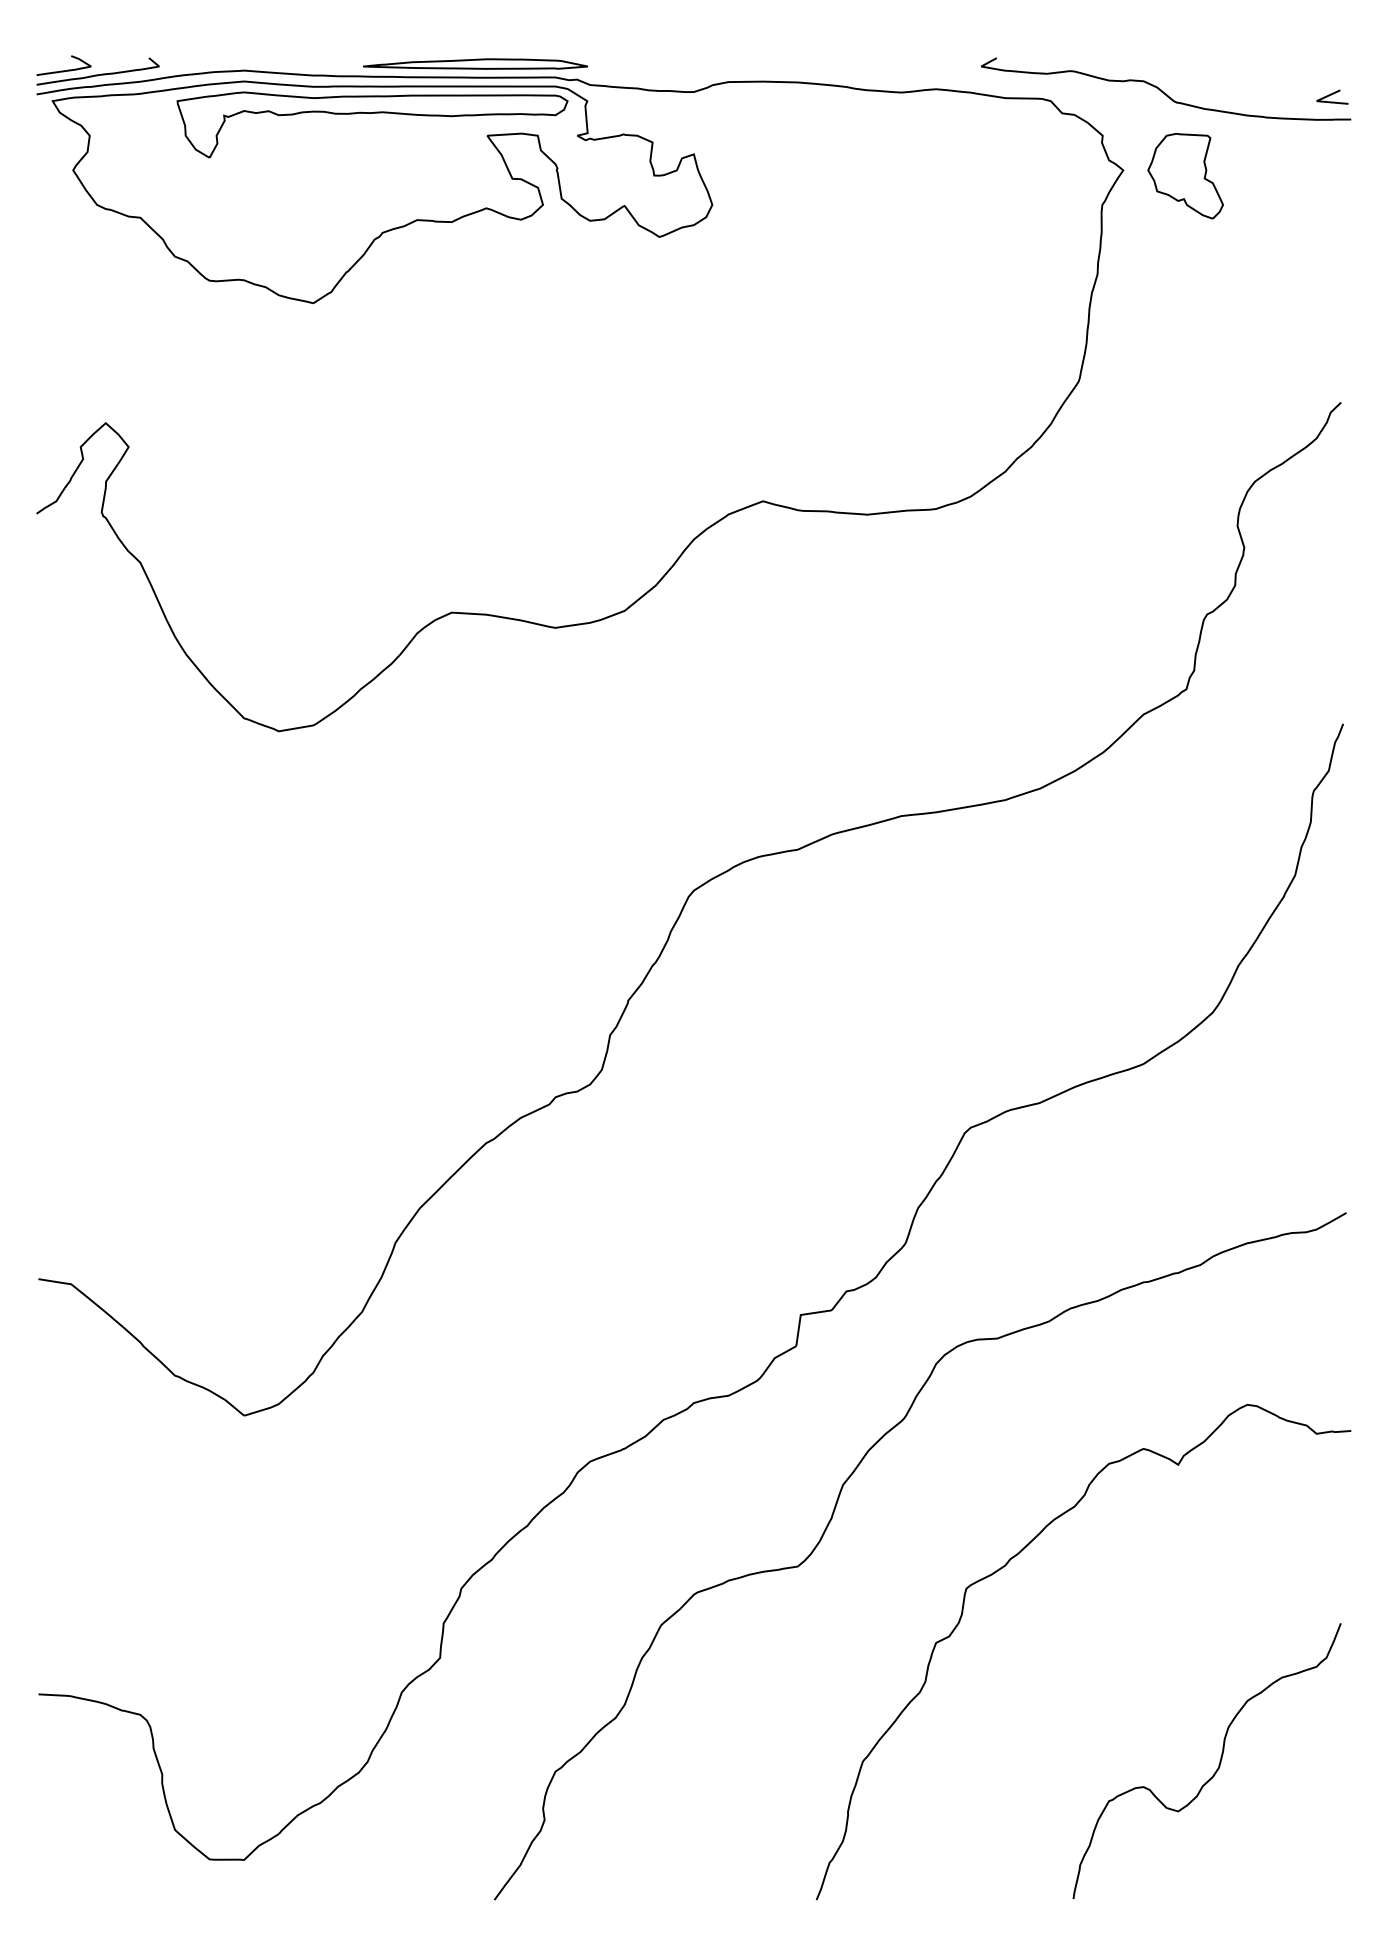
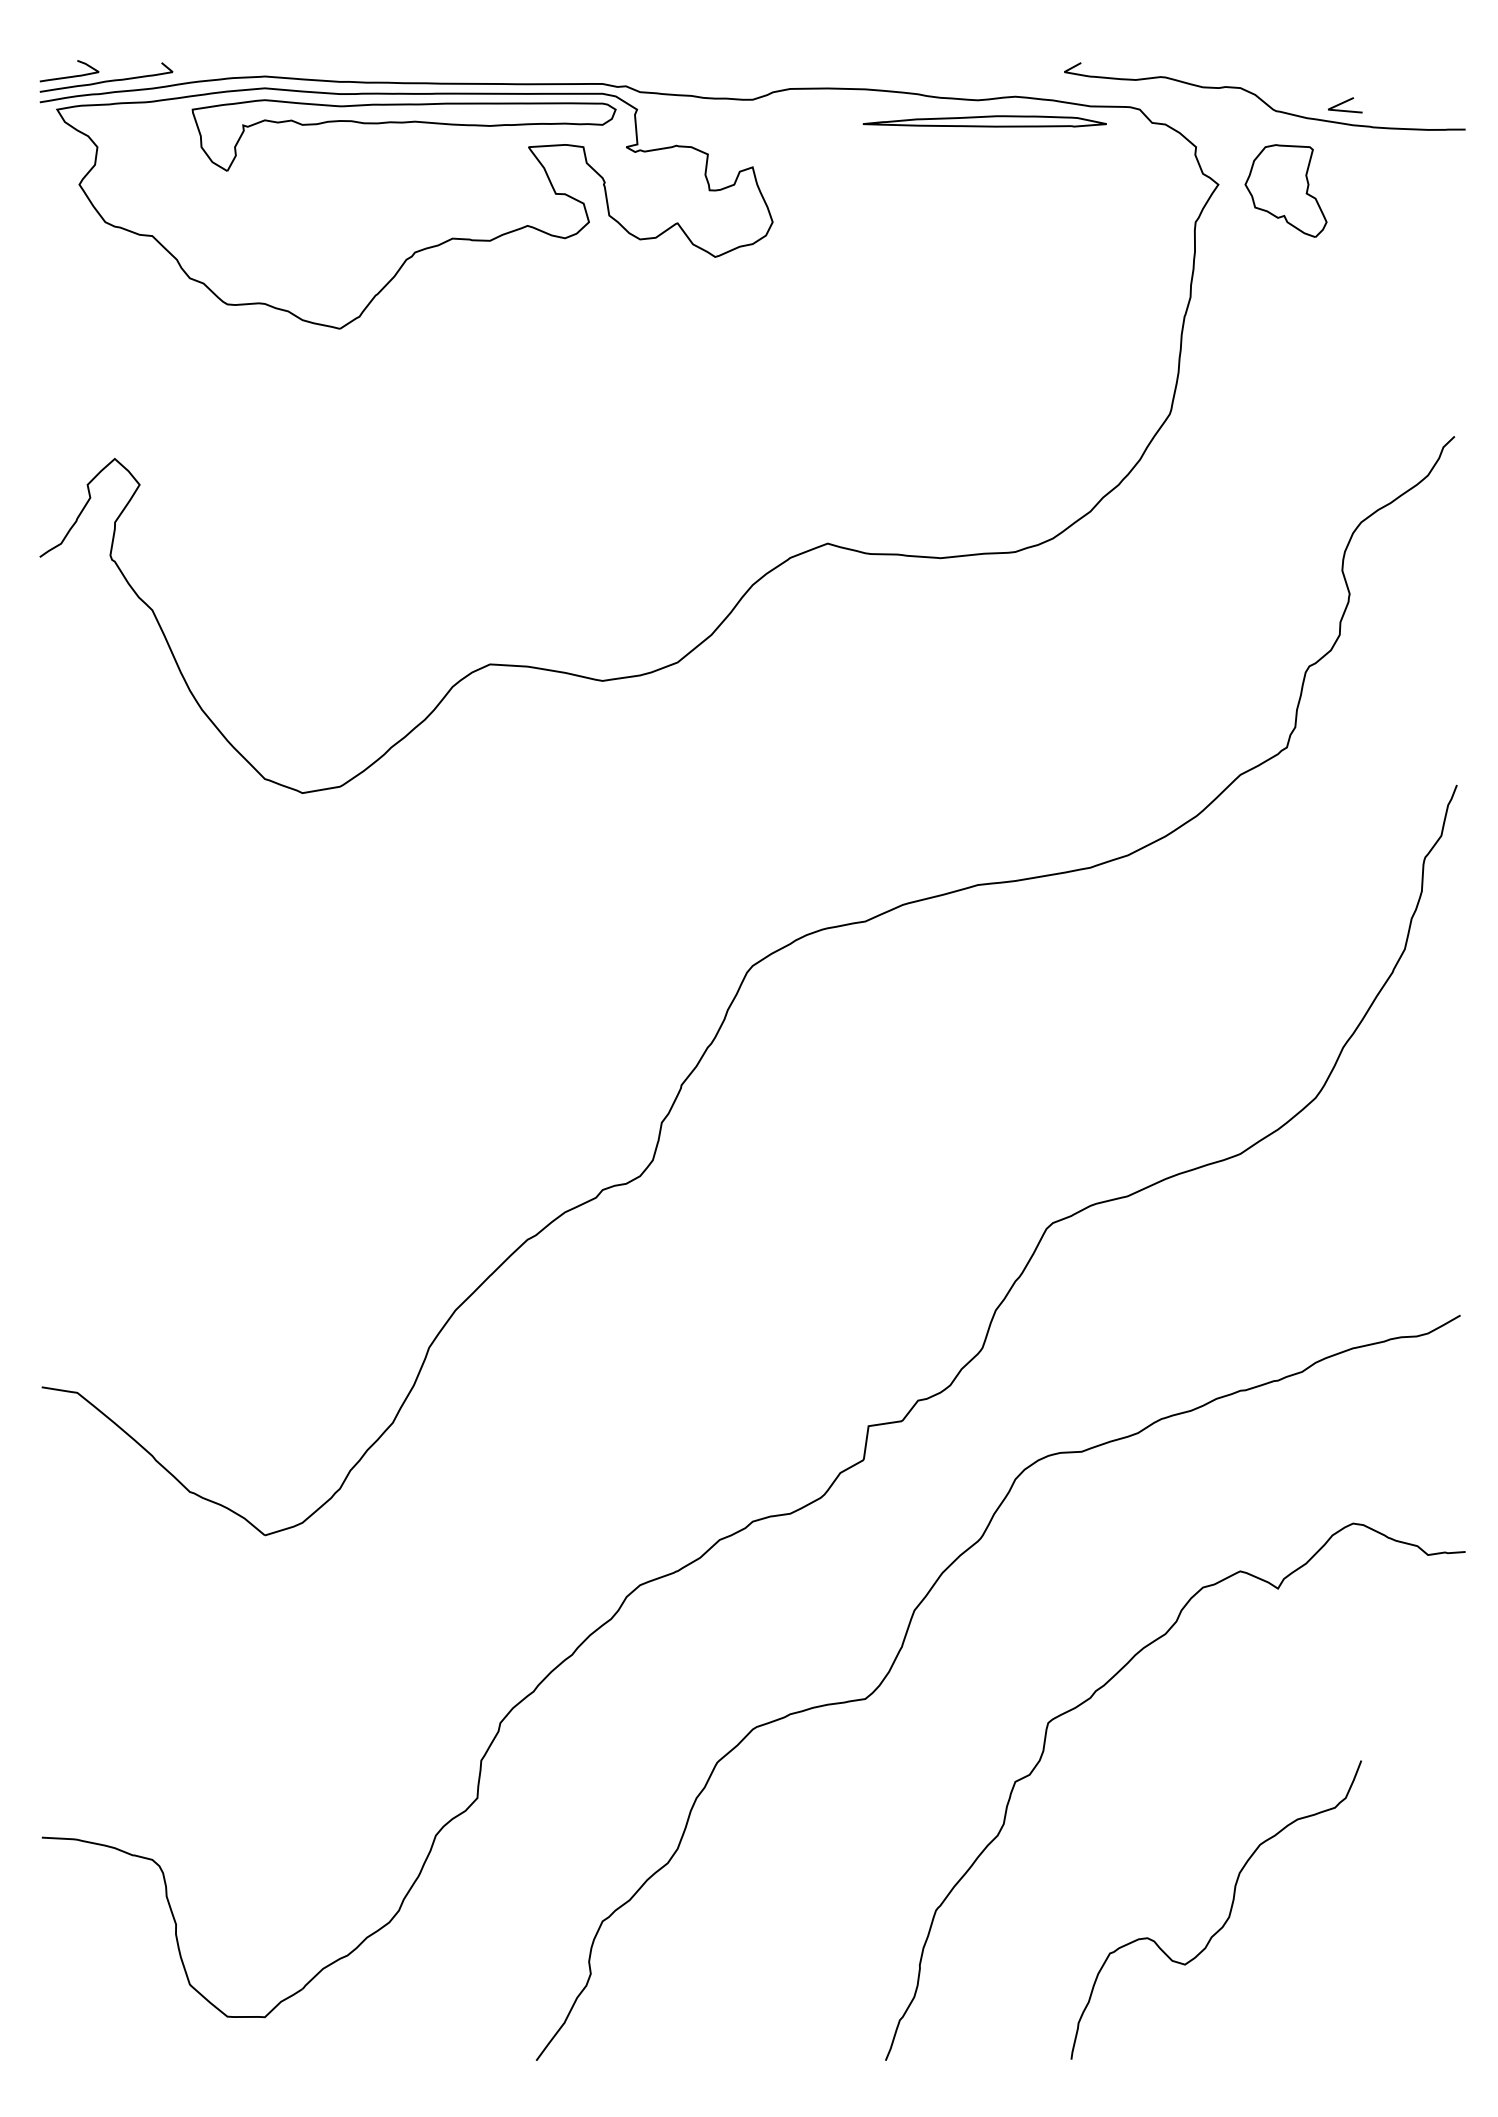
part: (475, 64) -> (984, 121), moved
line: (1331, 95) -> (1344, 103), moved
curve: (1219, 1762) -> (1229, 1911), moved

